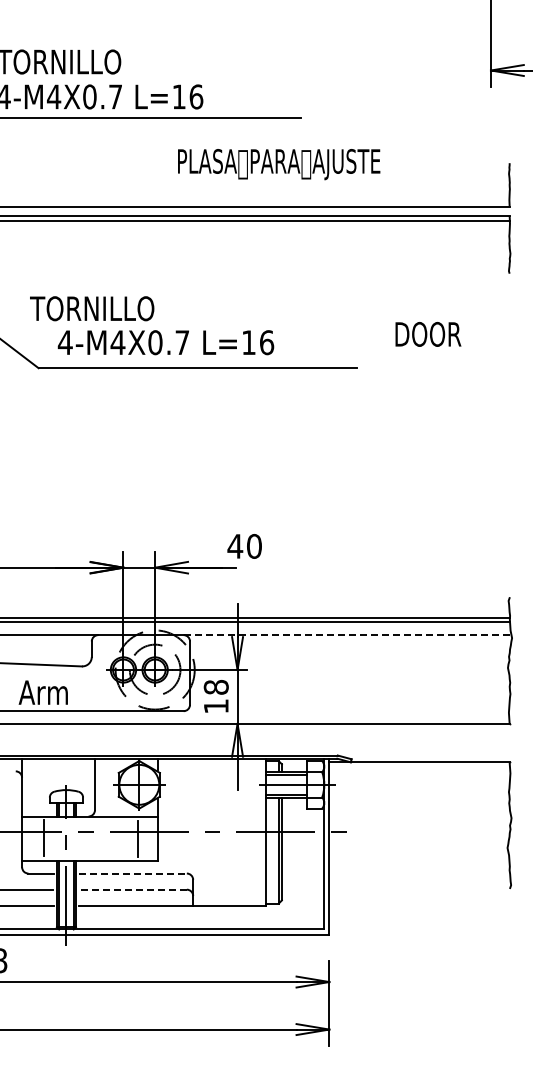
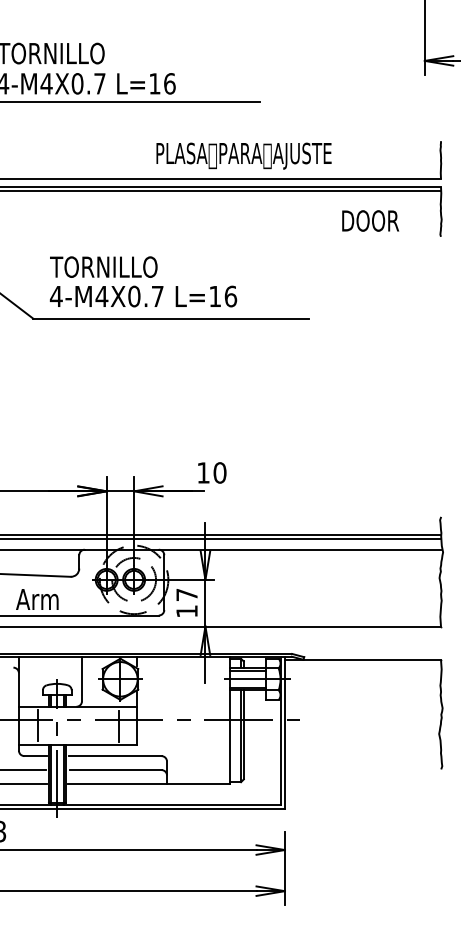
text: (279, 164) -> (244, 156), moved
text: (92, 308) -> (104, 266), moved
text: (428, 334) -> (370, 221), moved
text: (235, 546) -> (203, 472), 40 -> 10
line: (346, 635) -> (299, 550), dashed -> solid
text: (215, 686) -> (186, 594), 18 -> 17
line: (133, 873) -> (115, 756), dashed -> solid
line: (133, 889) -> (115, 769), dashed -> solid

